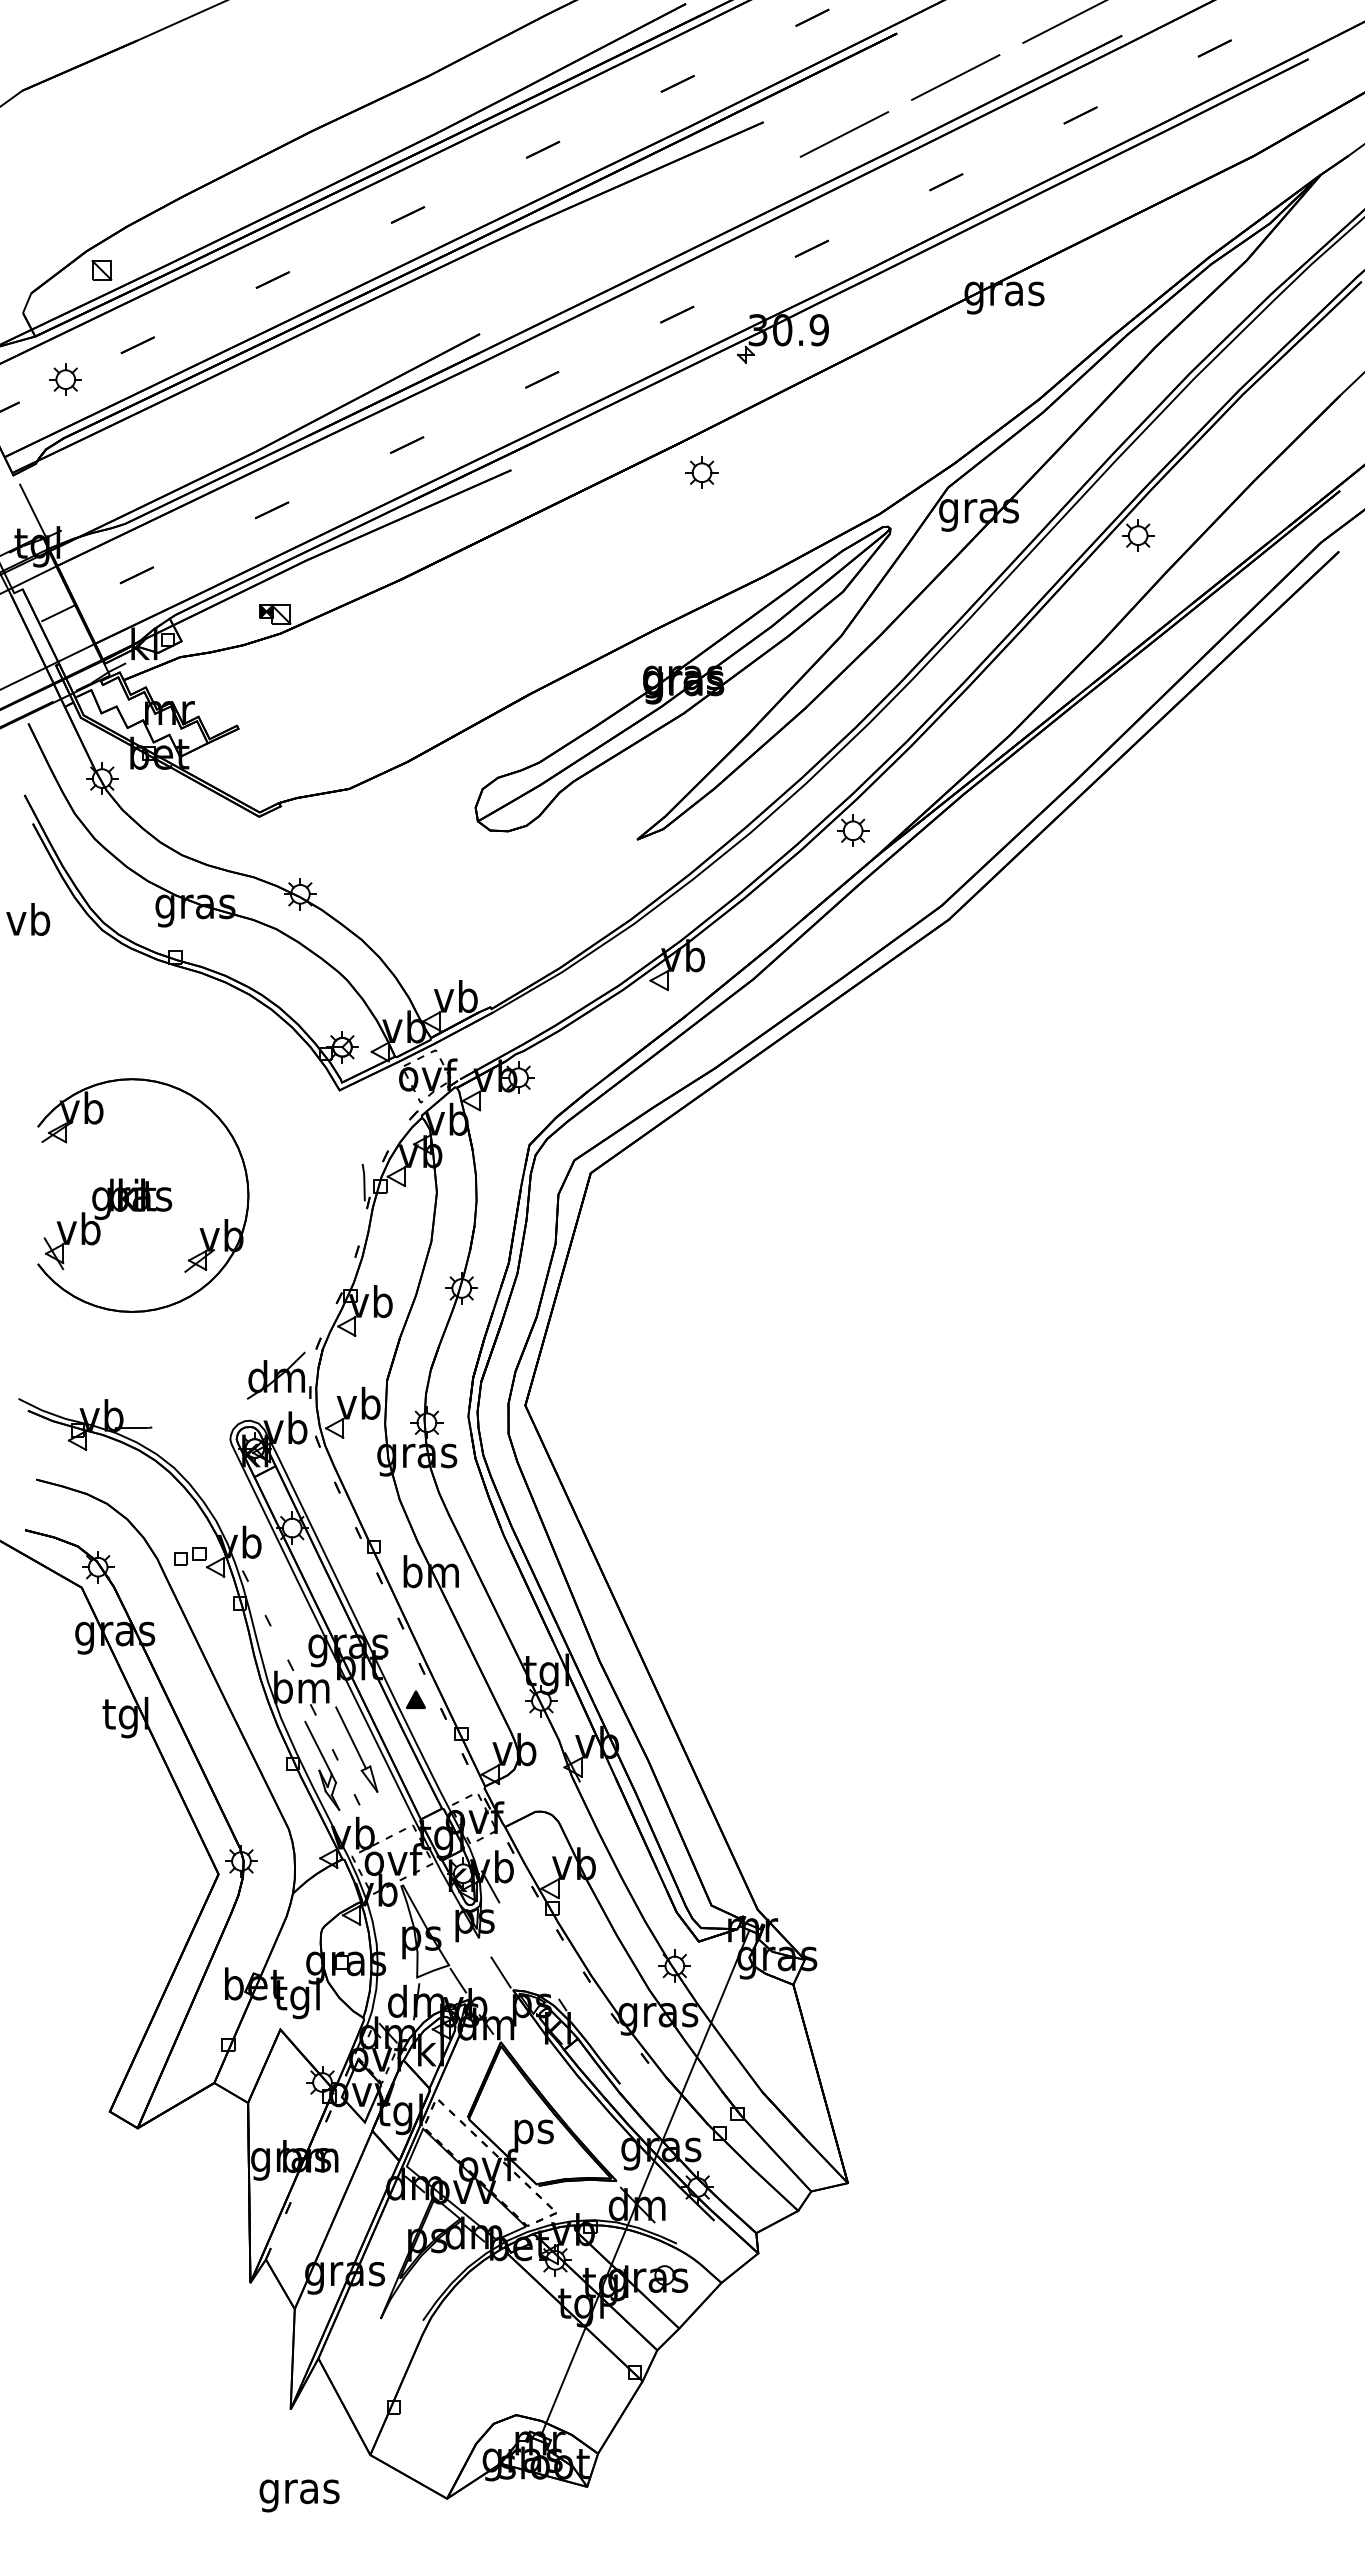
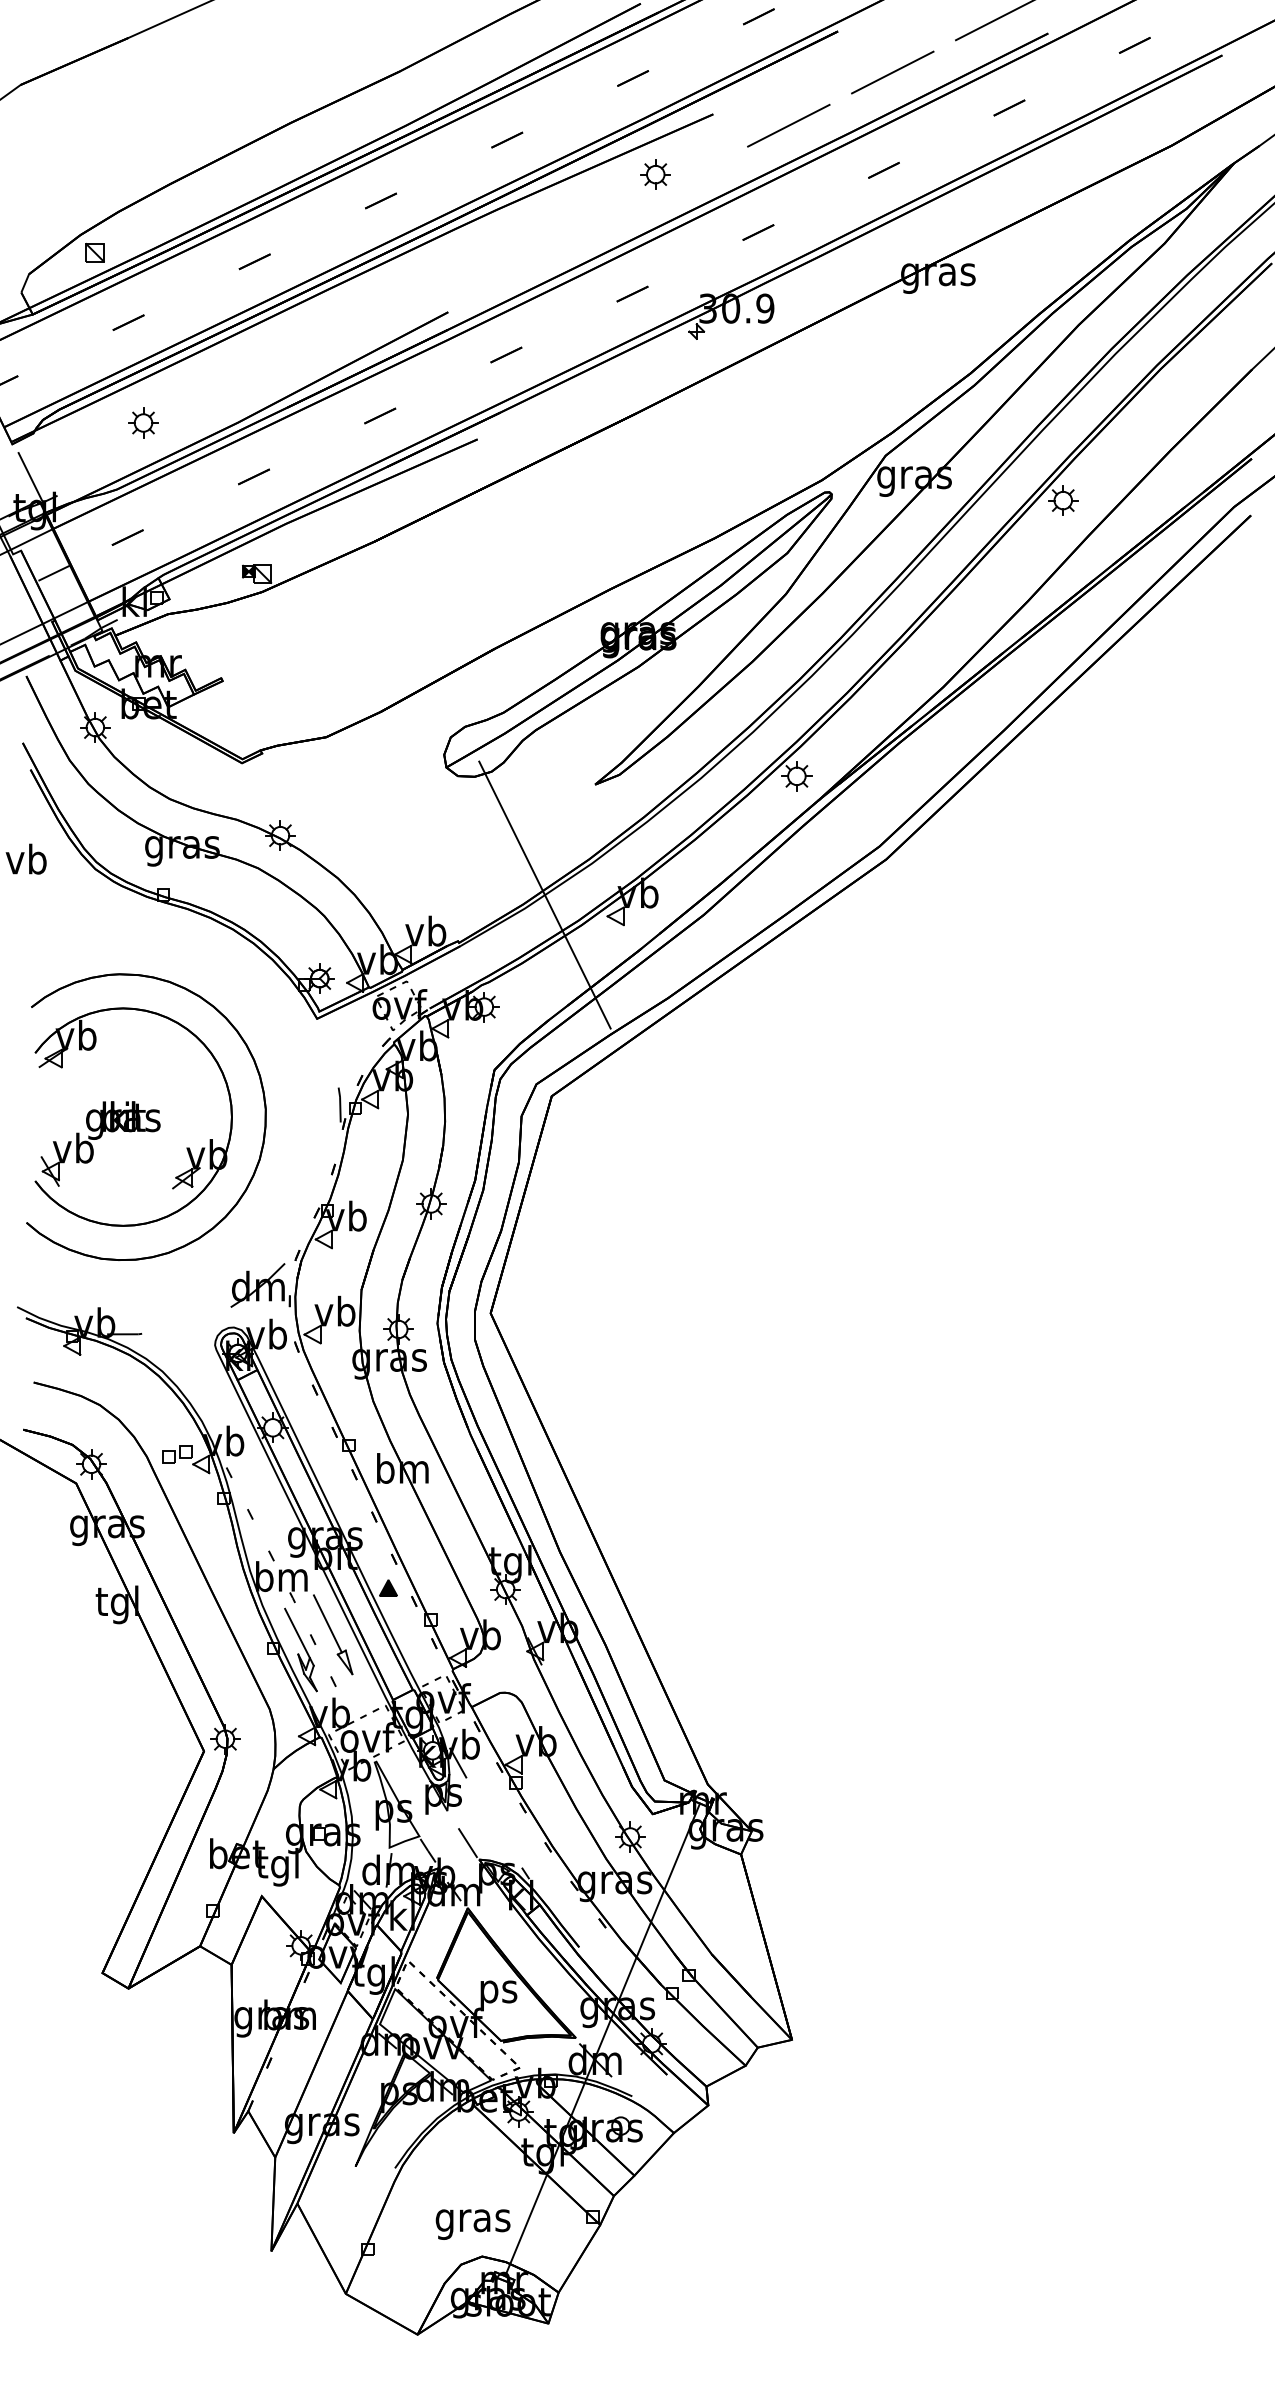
part: (65, 379) -> (143, 422), moved
part: (701, 472) -> (655, 174), moved
line: (583, 957) -> (545, 894), added
part: (282, 1209) -> (263, 1130), added
text: (299, 2495) -> (473, 2224), moved

